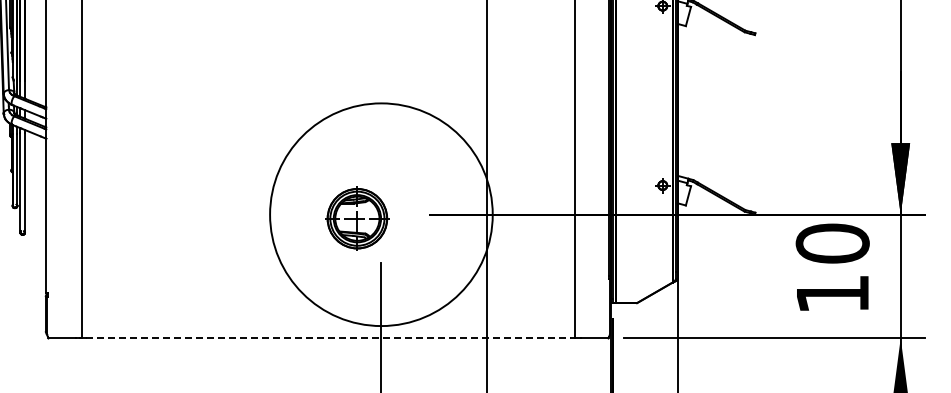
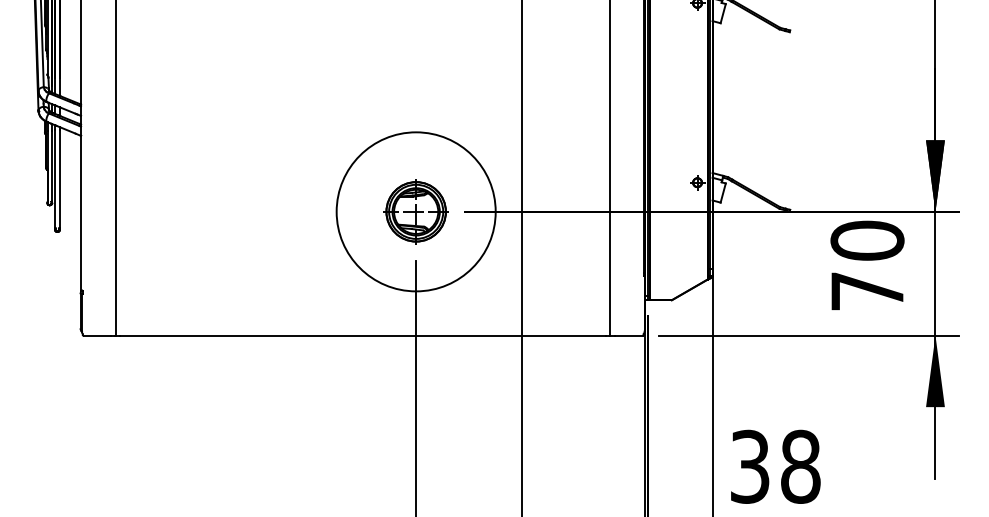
circle: (380, 214) -> (415, 211), size x0.71
part: (356, 218) -> (415, 211), moved
text: (832, 294) -> (867, 291), 10 -> 70
line: (328, 338) -> (363, 335), dashed -> solid

